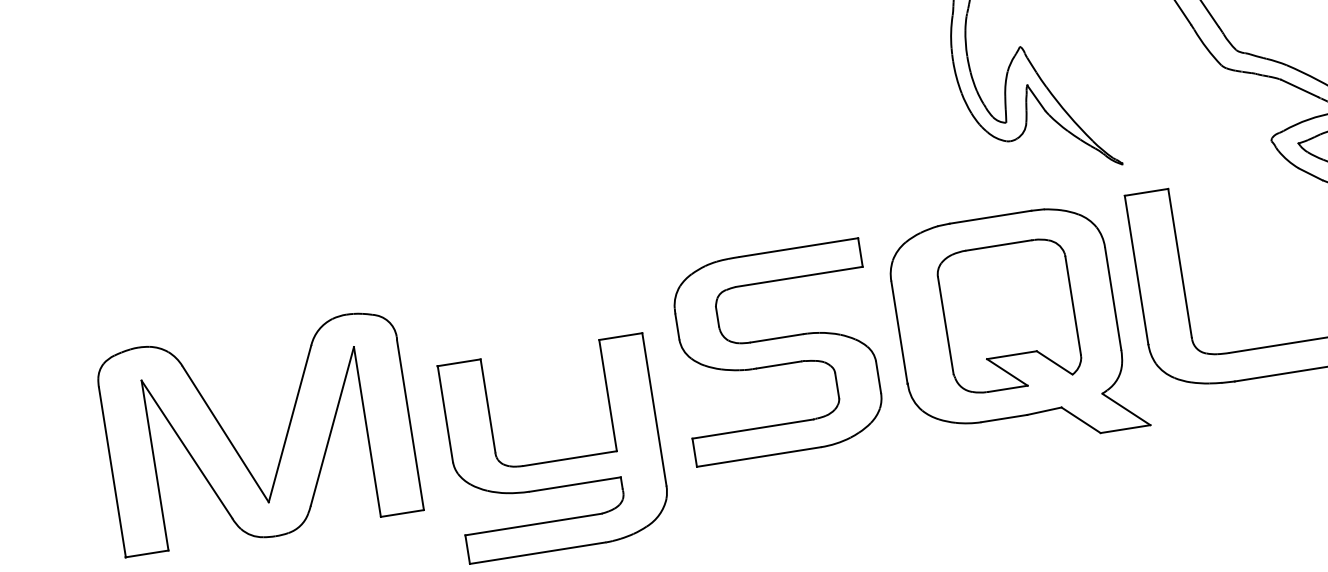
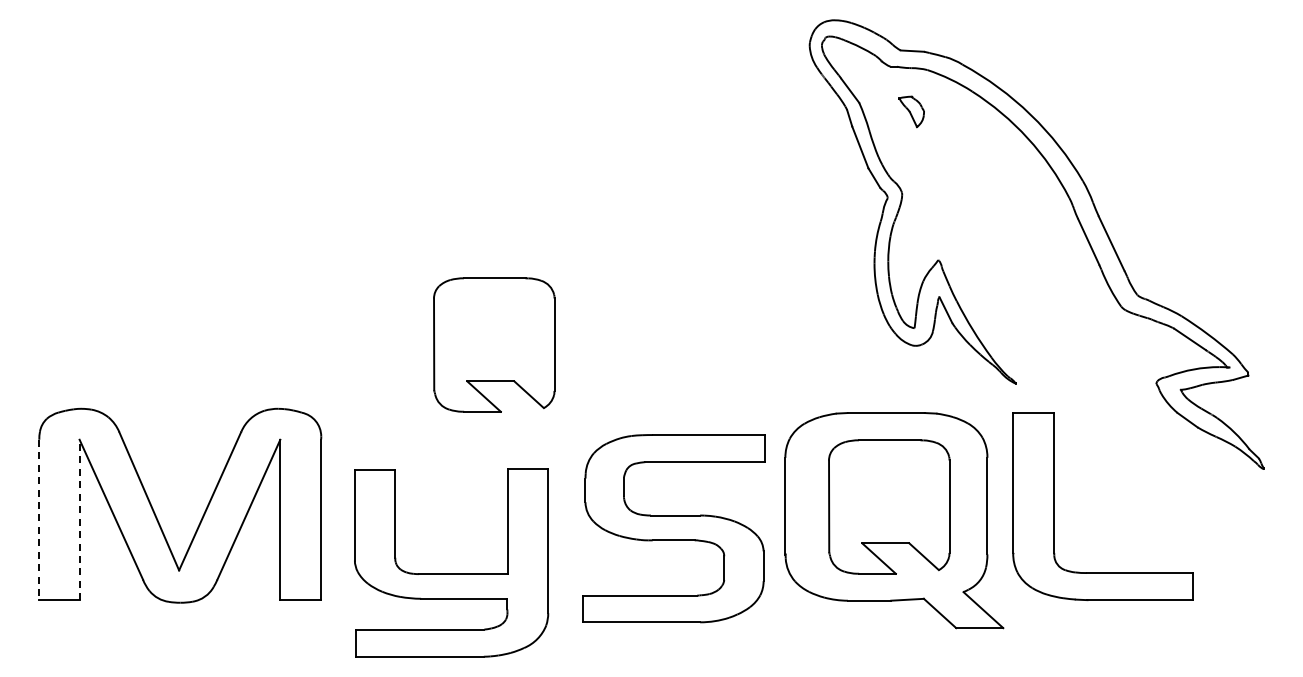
part: (564, 210) -> (494, 344), added
part: (776, 352) -> (673, 528), moved
line: (154, 465) -> (79, 519), solid -> dashed
line: (112, 472) -> (39, 520), solid -> dashed

